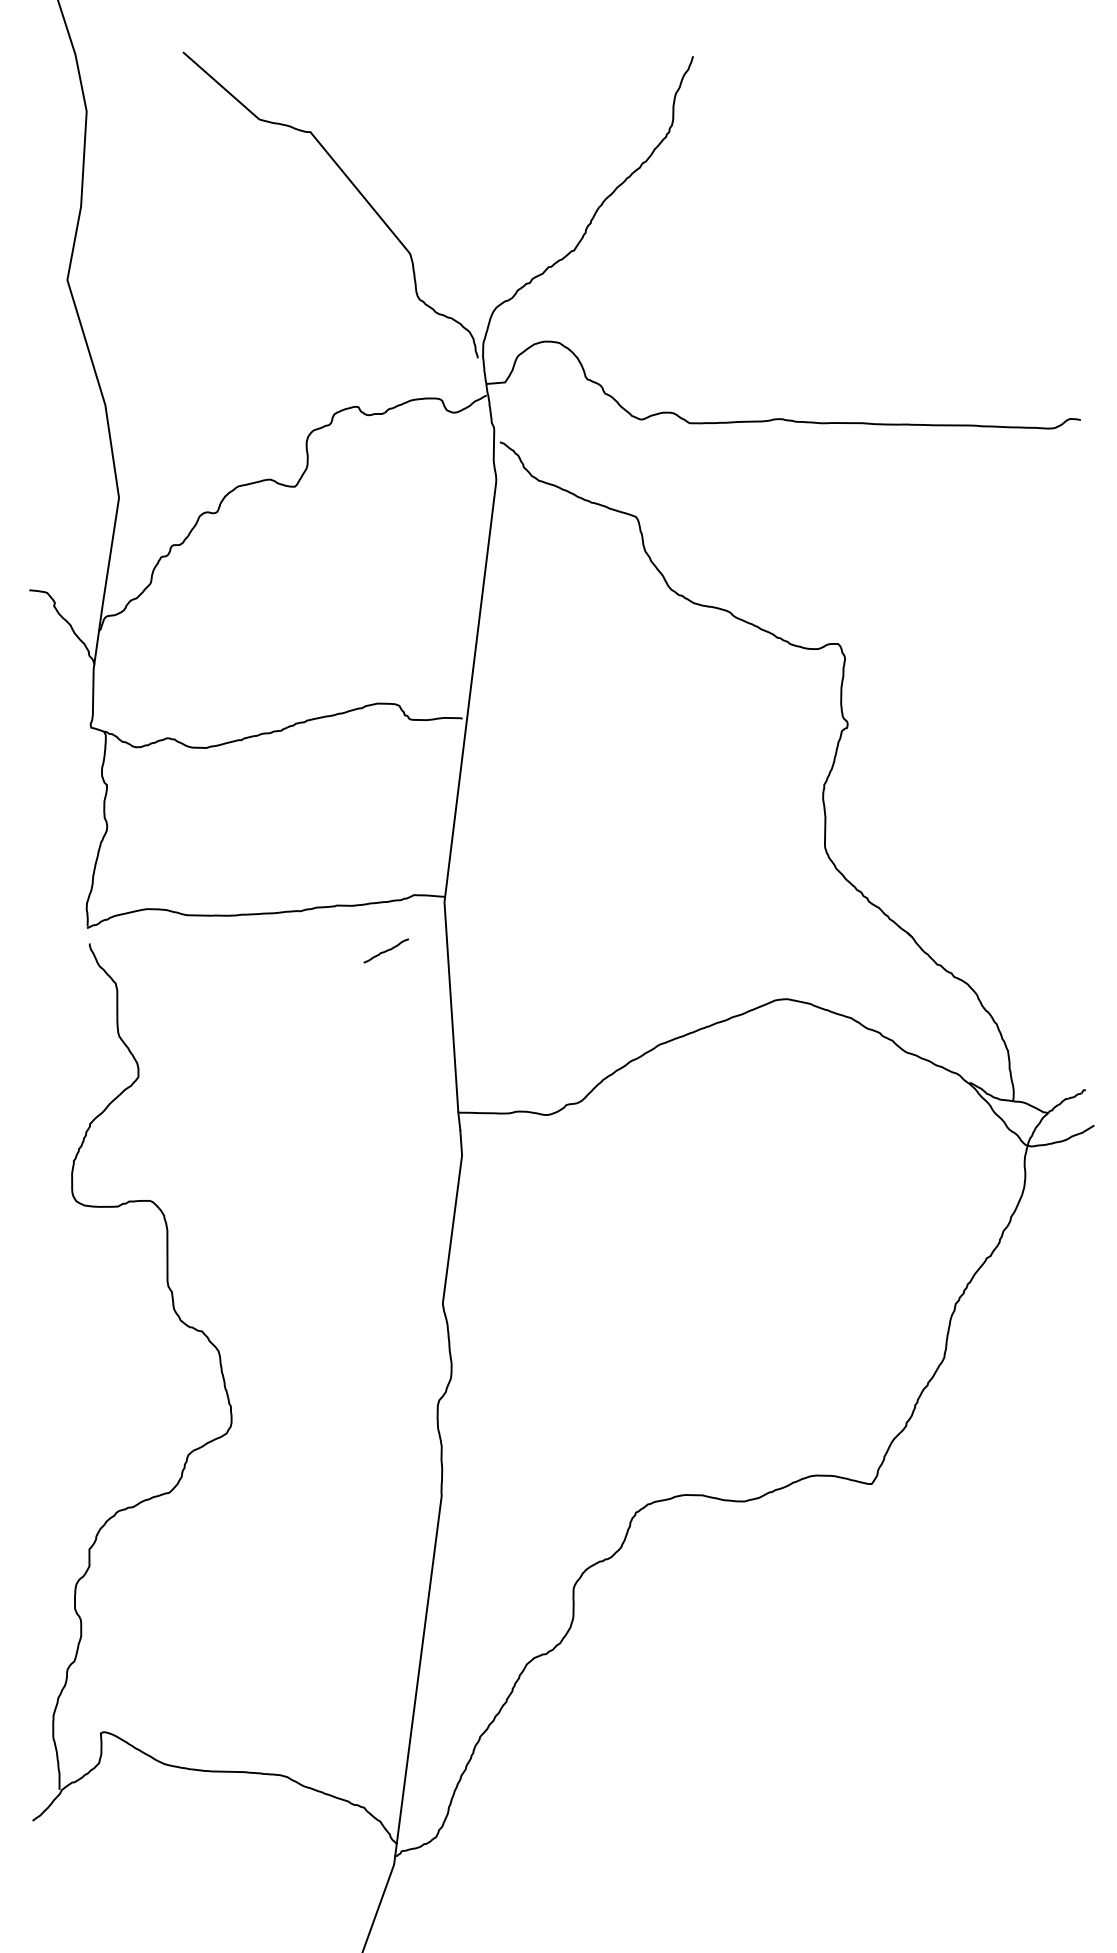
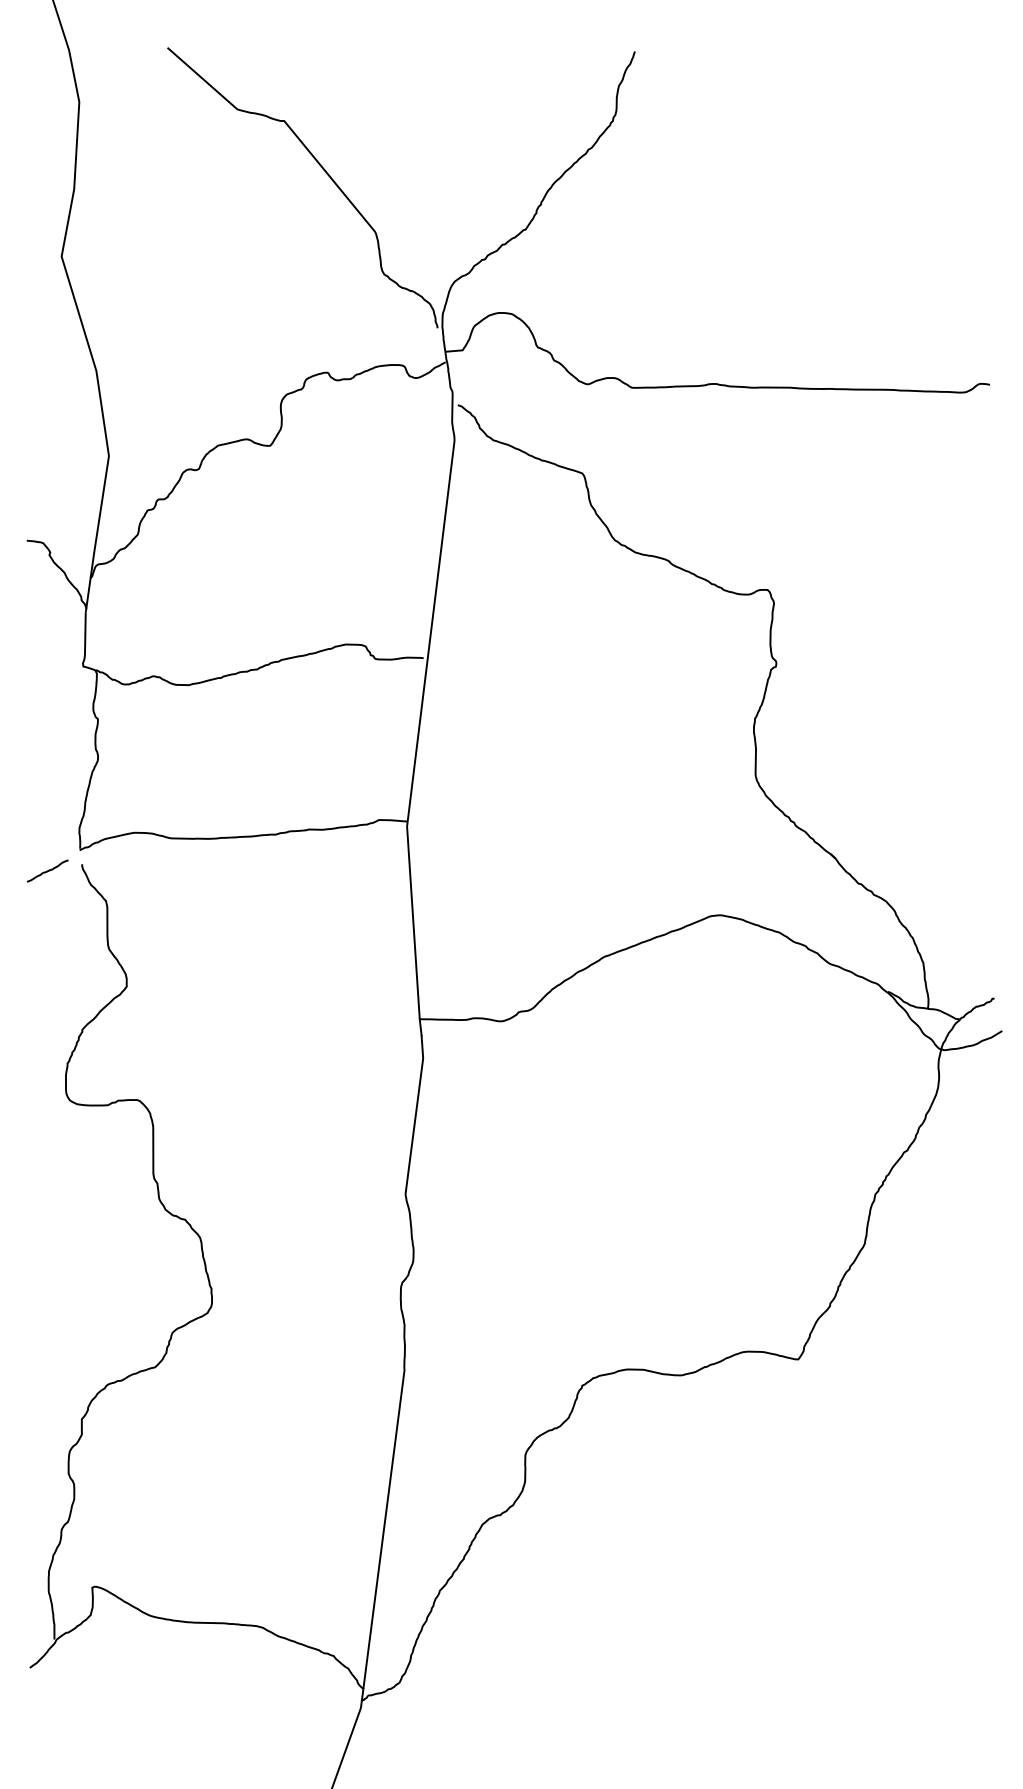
curve: (386, 950) -> (47, 870), moved

